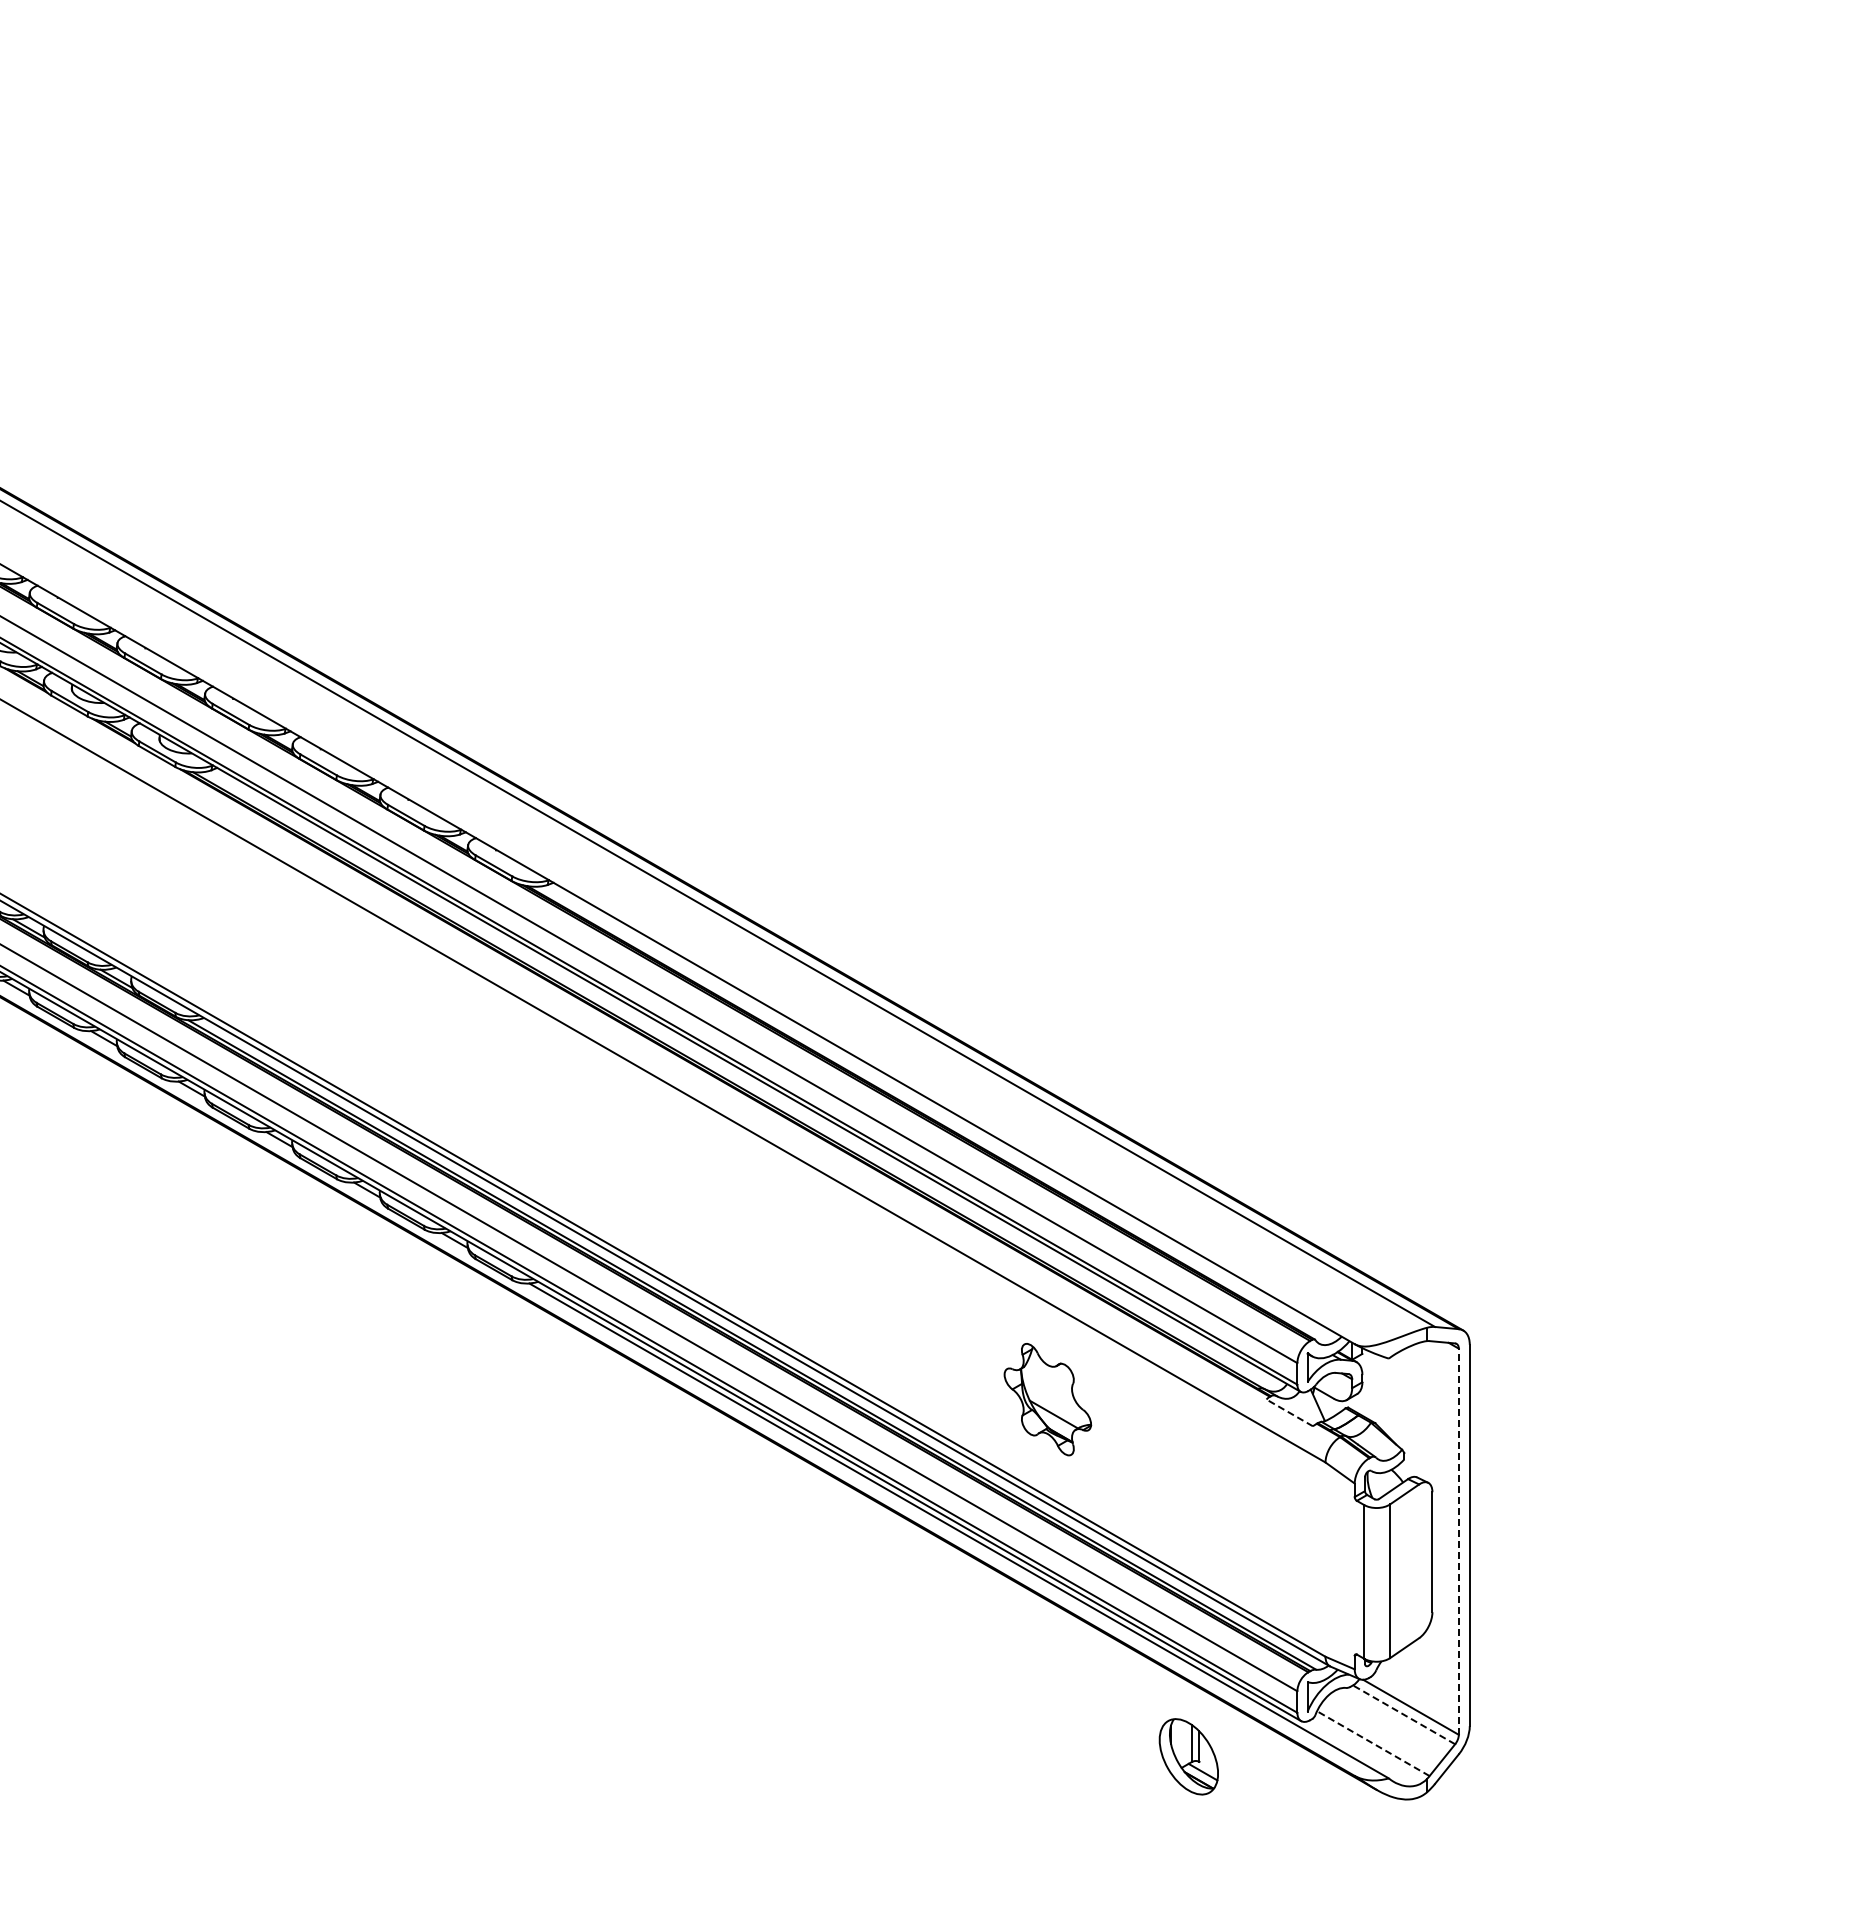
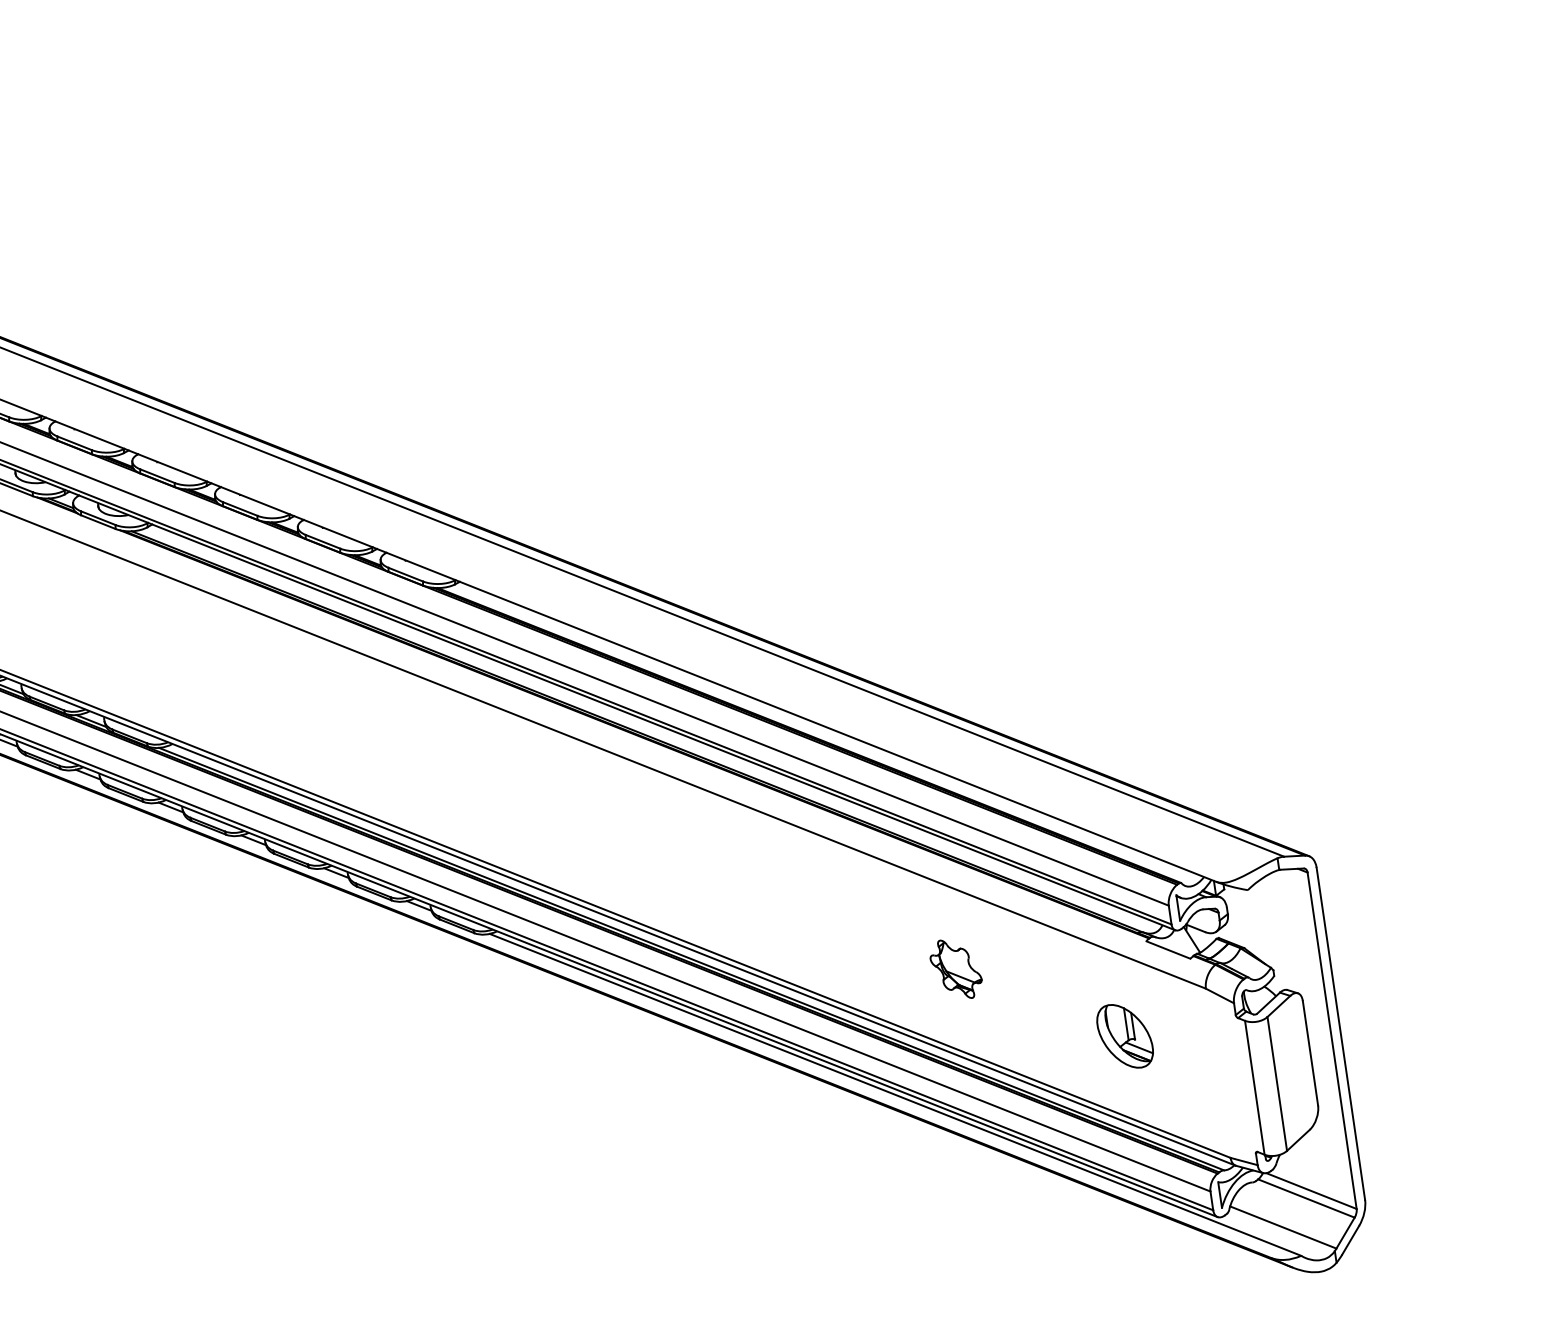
part: (1047, 1399) -> (955, 969), size x0.62
line: (1289, 1412) -> (1168, 949), dashed -> solid
line: (1458, 1541) -> (1331, 1040), dashed -> solid
line: (1404, 1714) -> (1306, 1198), dashed -> solid
line: (1373, 1743) -> (1283, 1227), dashed -> solid
part: (1188, 1756) -> (1124, 1036), moved

